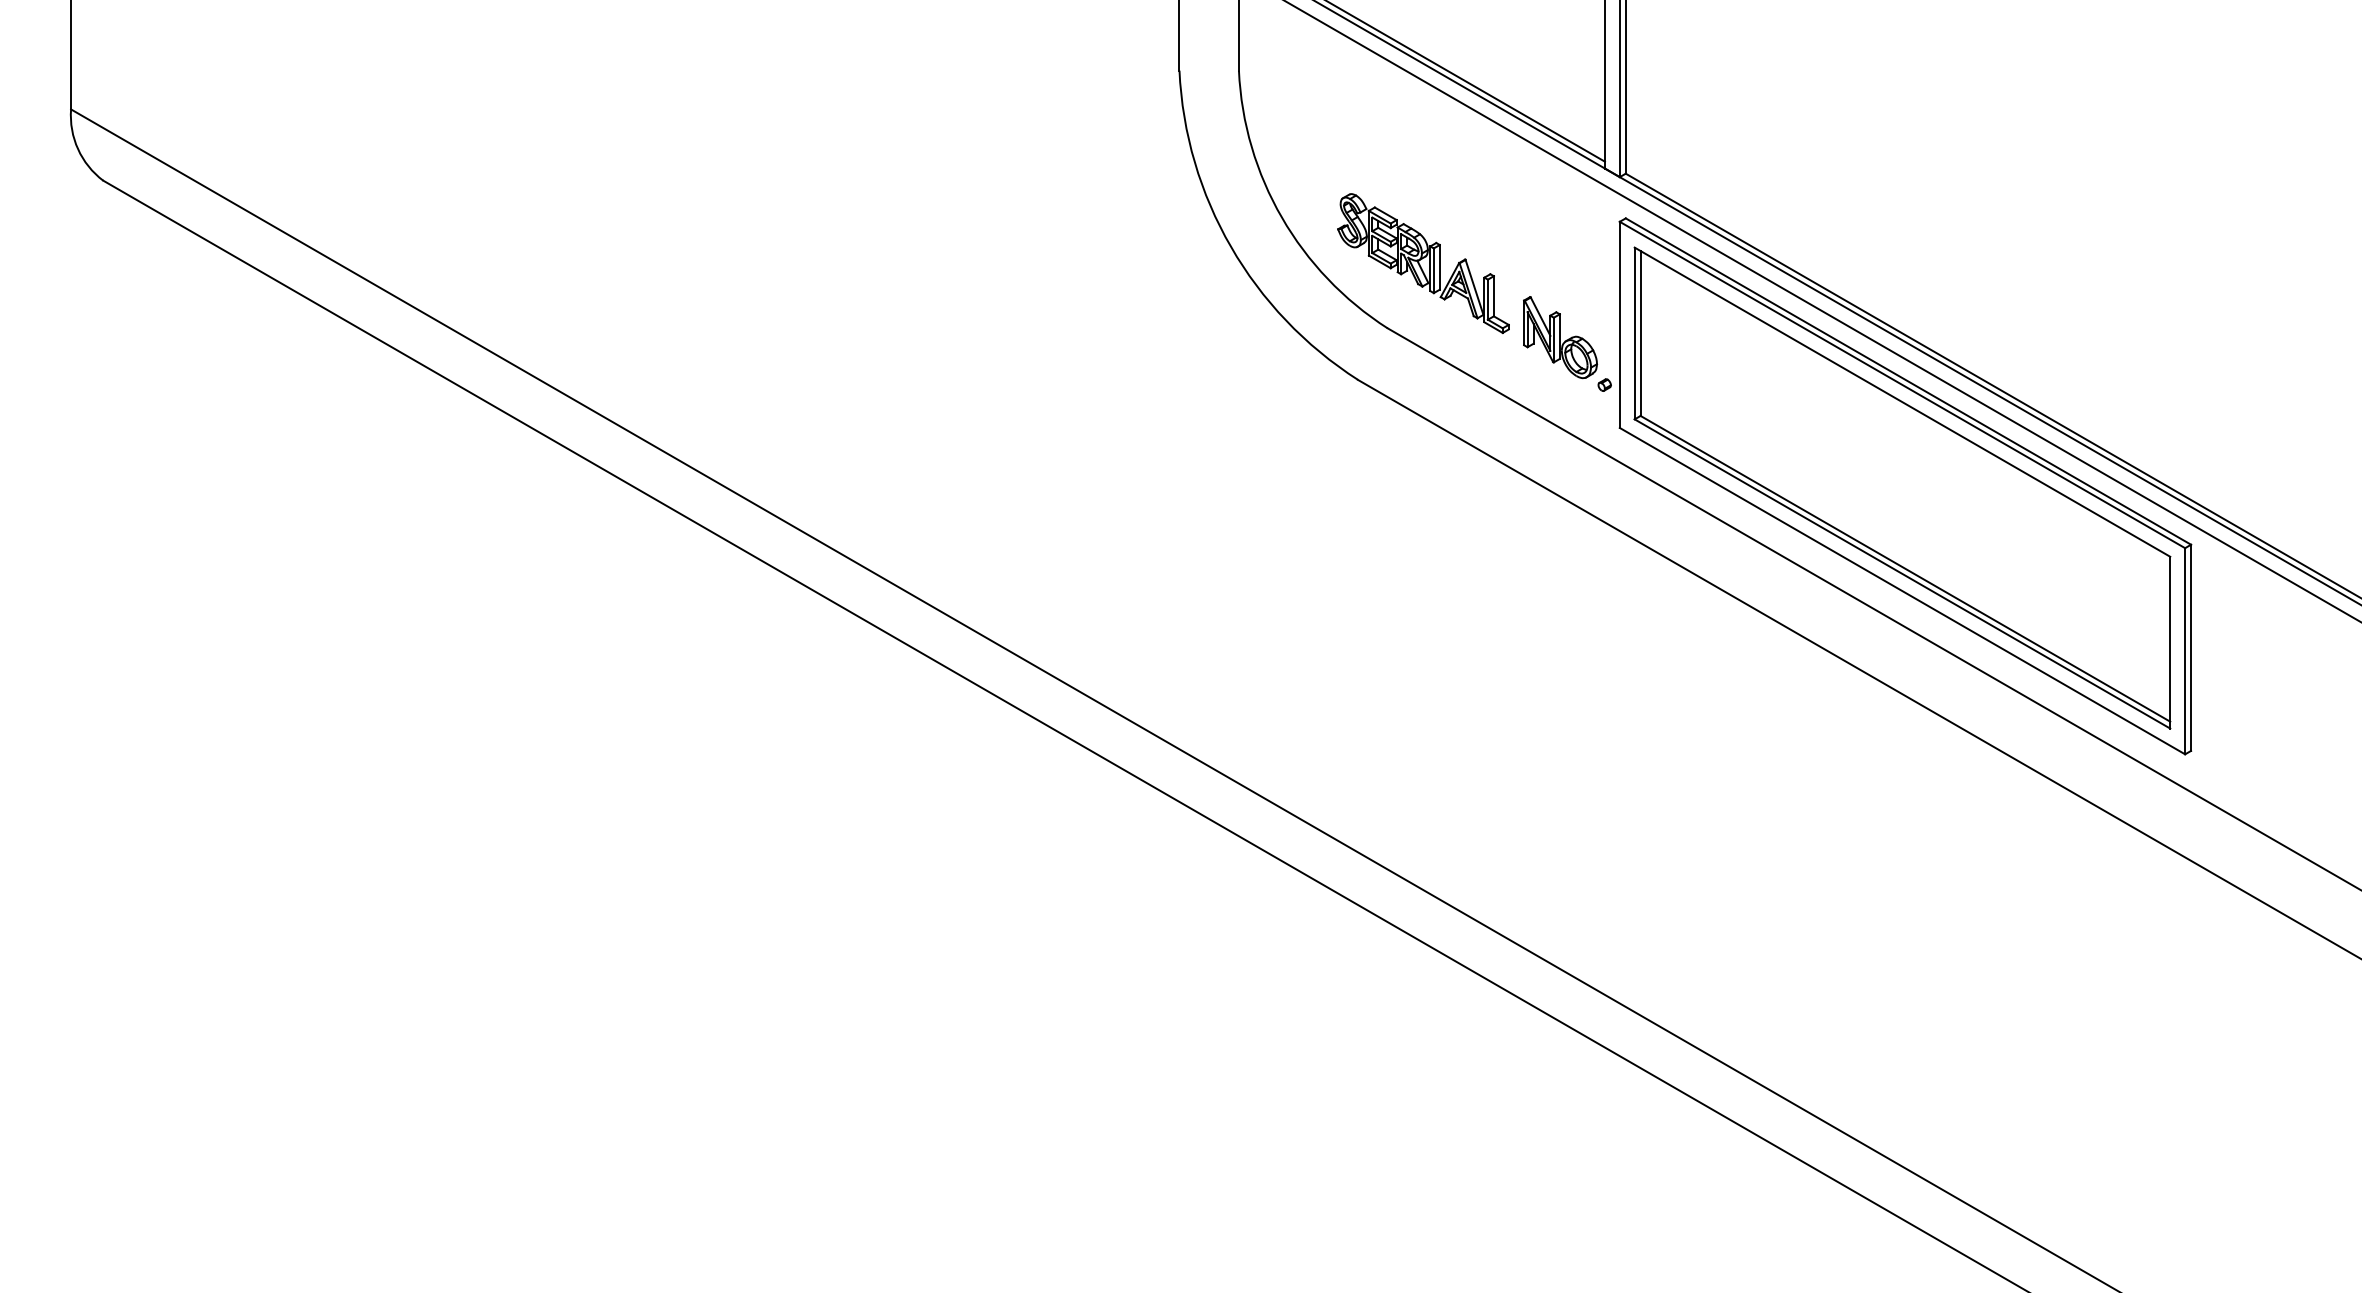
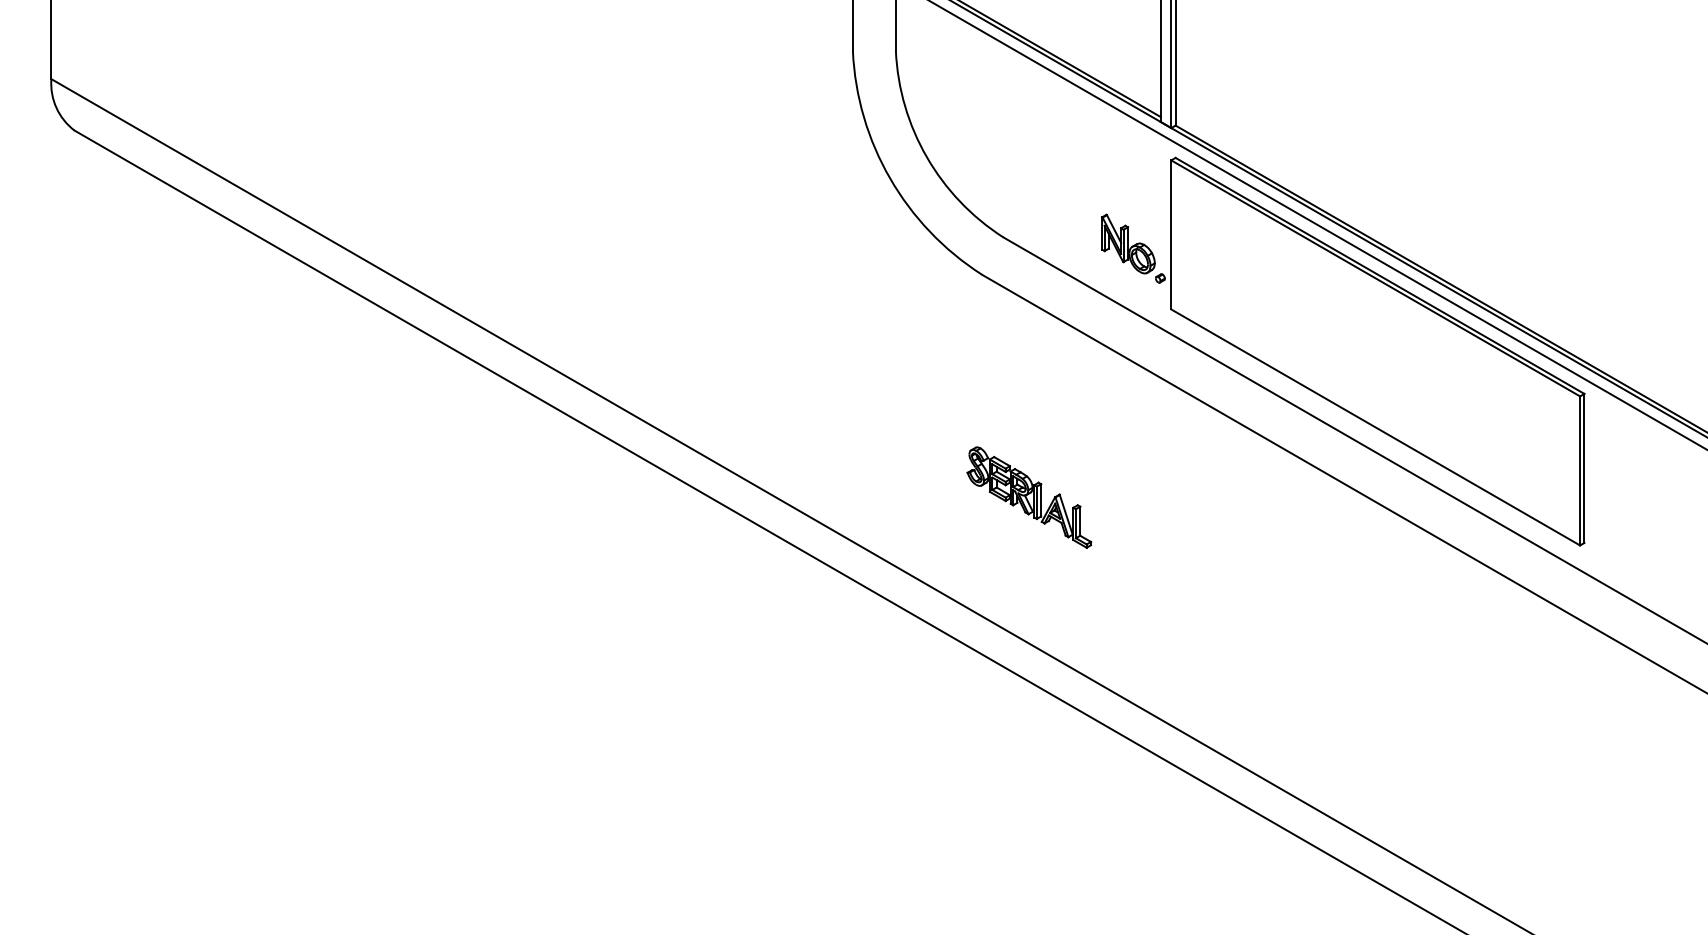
part: (1423, 263) -> (1029, 497), moved
part: (1902, 487) -> (1375, 352), removed

